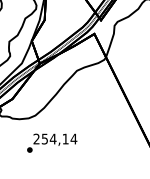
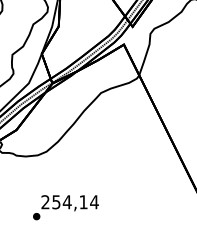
text: (52, 142) -> (66, 206), moved

